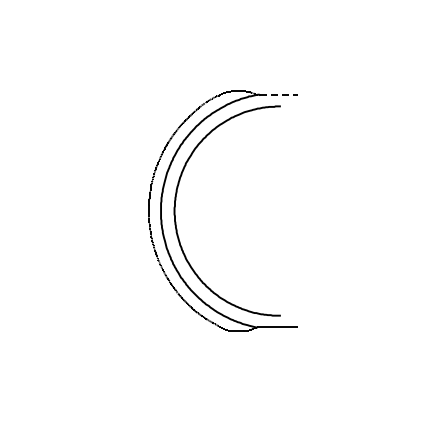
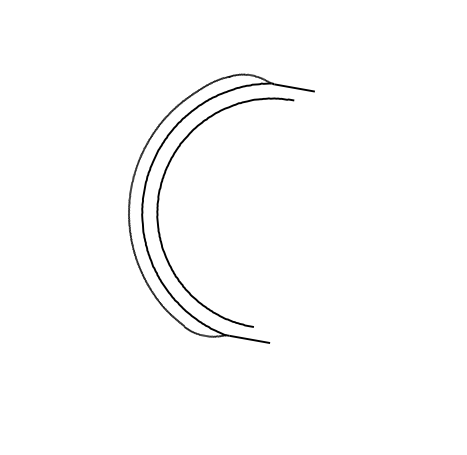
line: (279, 95) -> (294, 88), dashed -> solid

